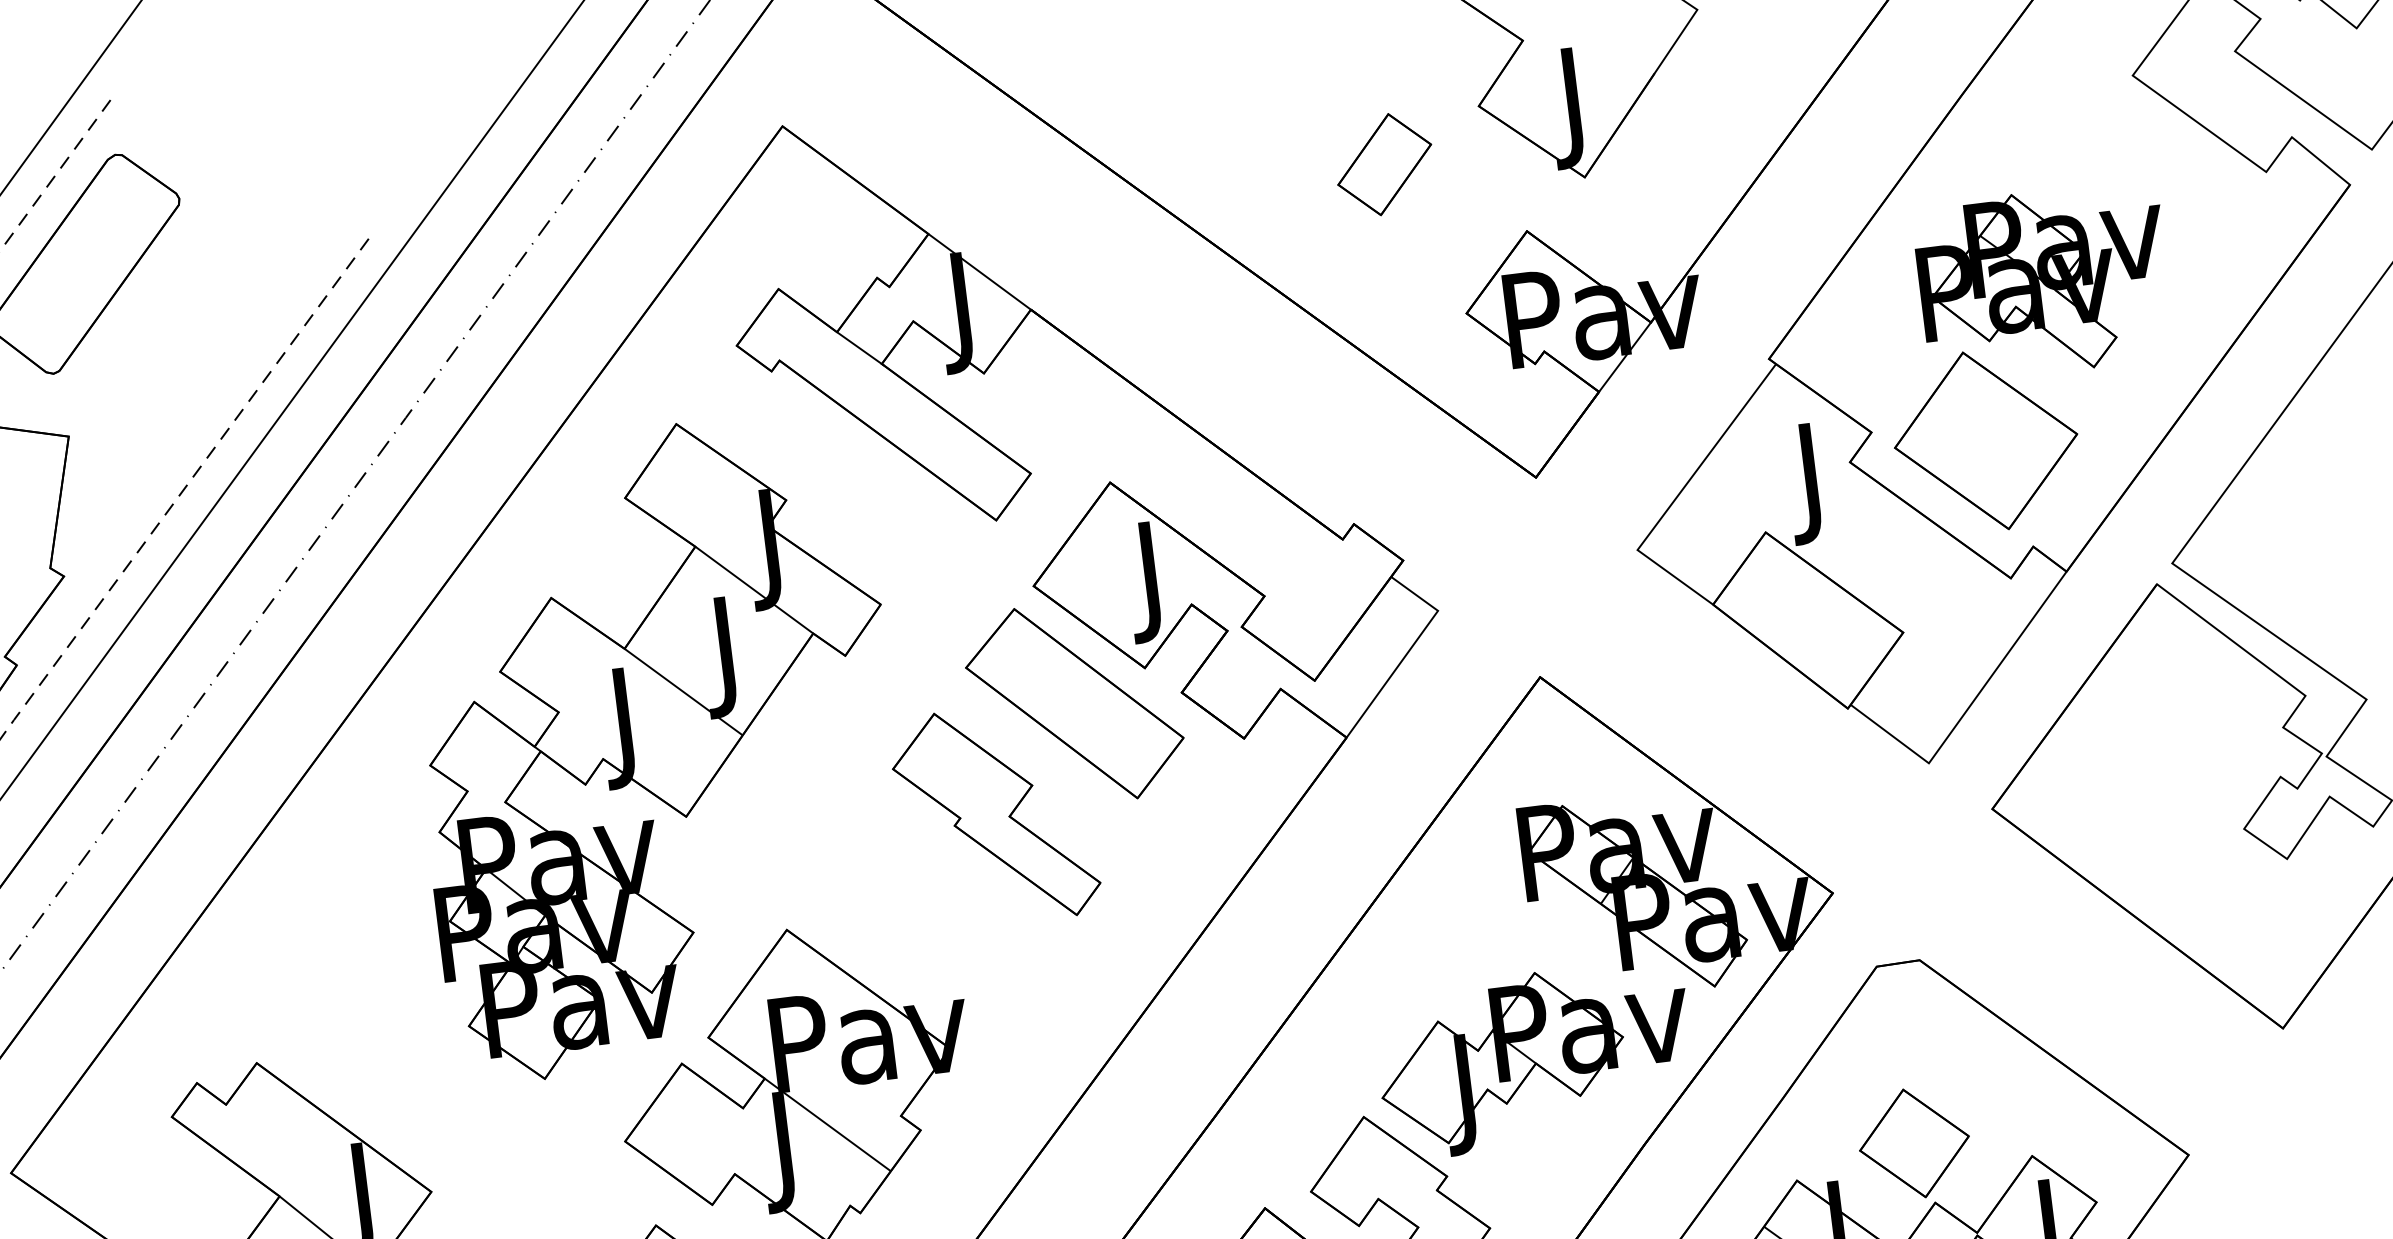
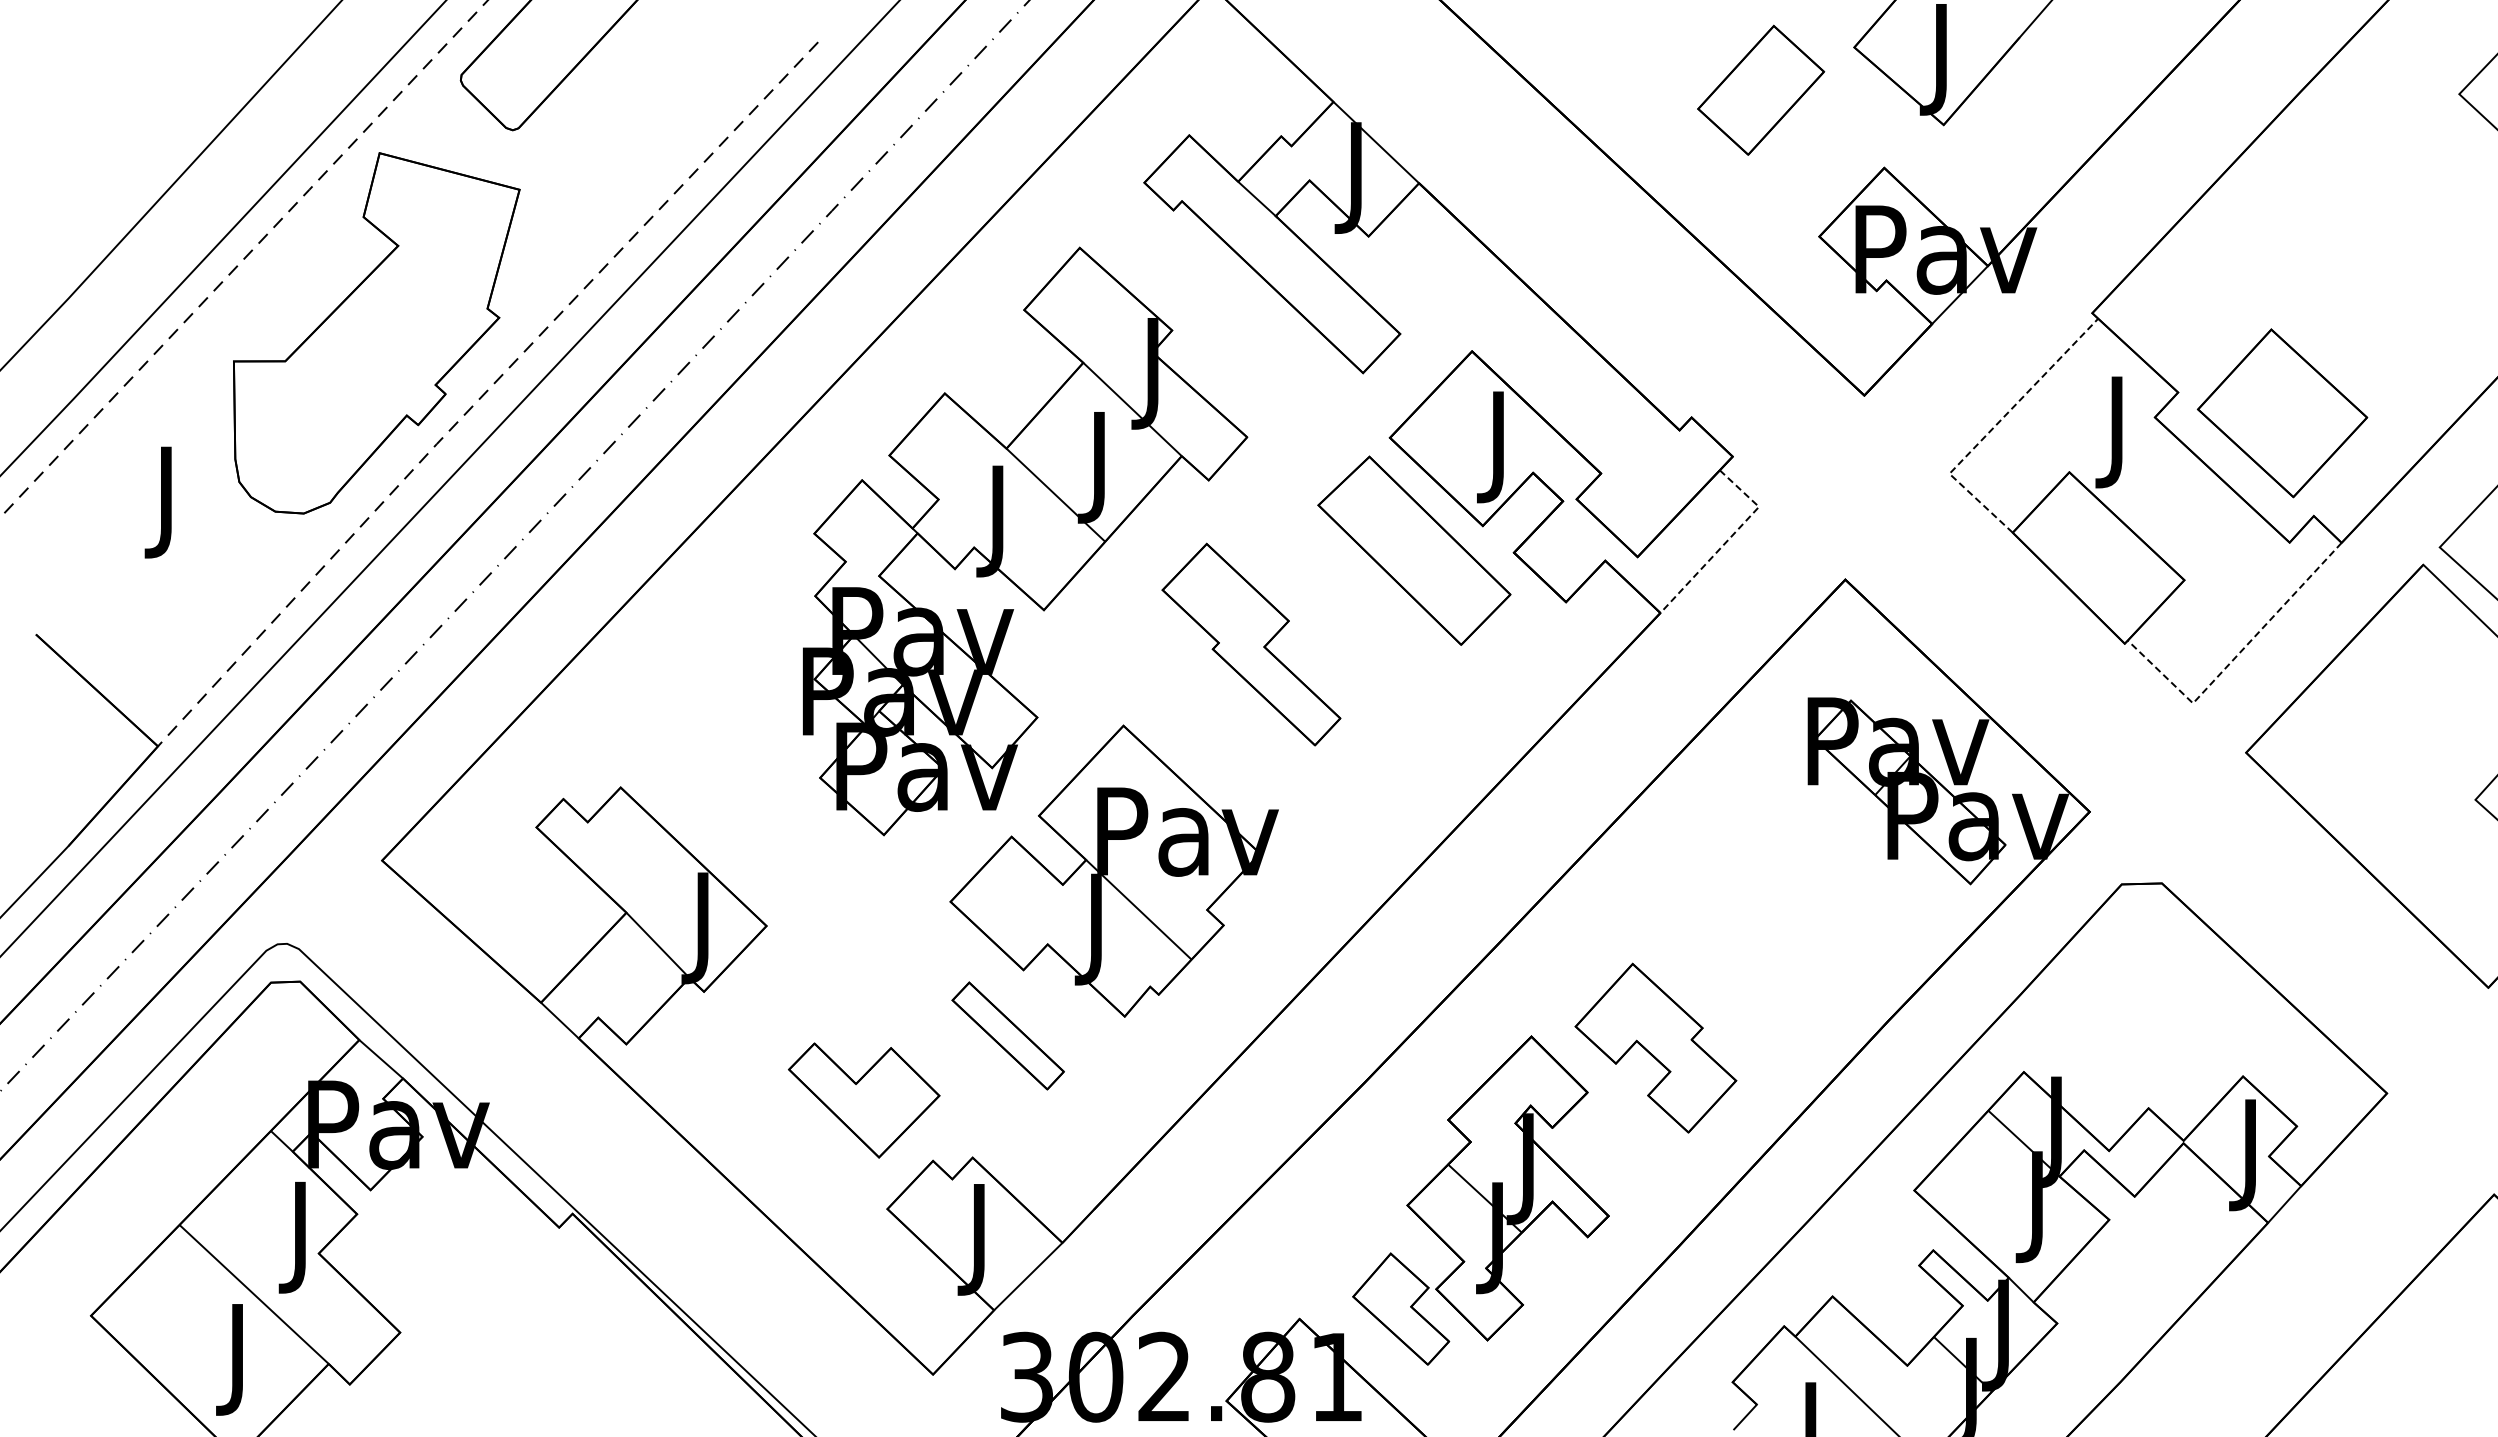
part: (1384, 164) -> (1760, 90), size x1.4
part: (2044, 282) -> (2354, 274), removed
line: (1678, 494) -> (1993, 427), solid -> dashed
line: (1409, 649) -> (1728, 539), solid -> dashed
line: (1968, 708) -> (2235, 657), solid -> dashed
part: (995, 815) -> (1251, 644), moved
part: (1535, 1059) -> (1797, 930), removed
part: (1914, 1143) -> (2136, 1051), removed

